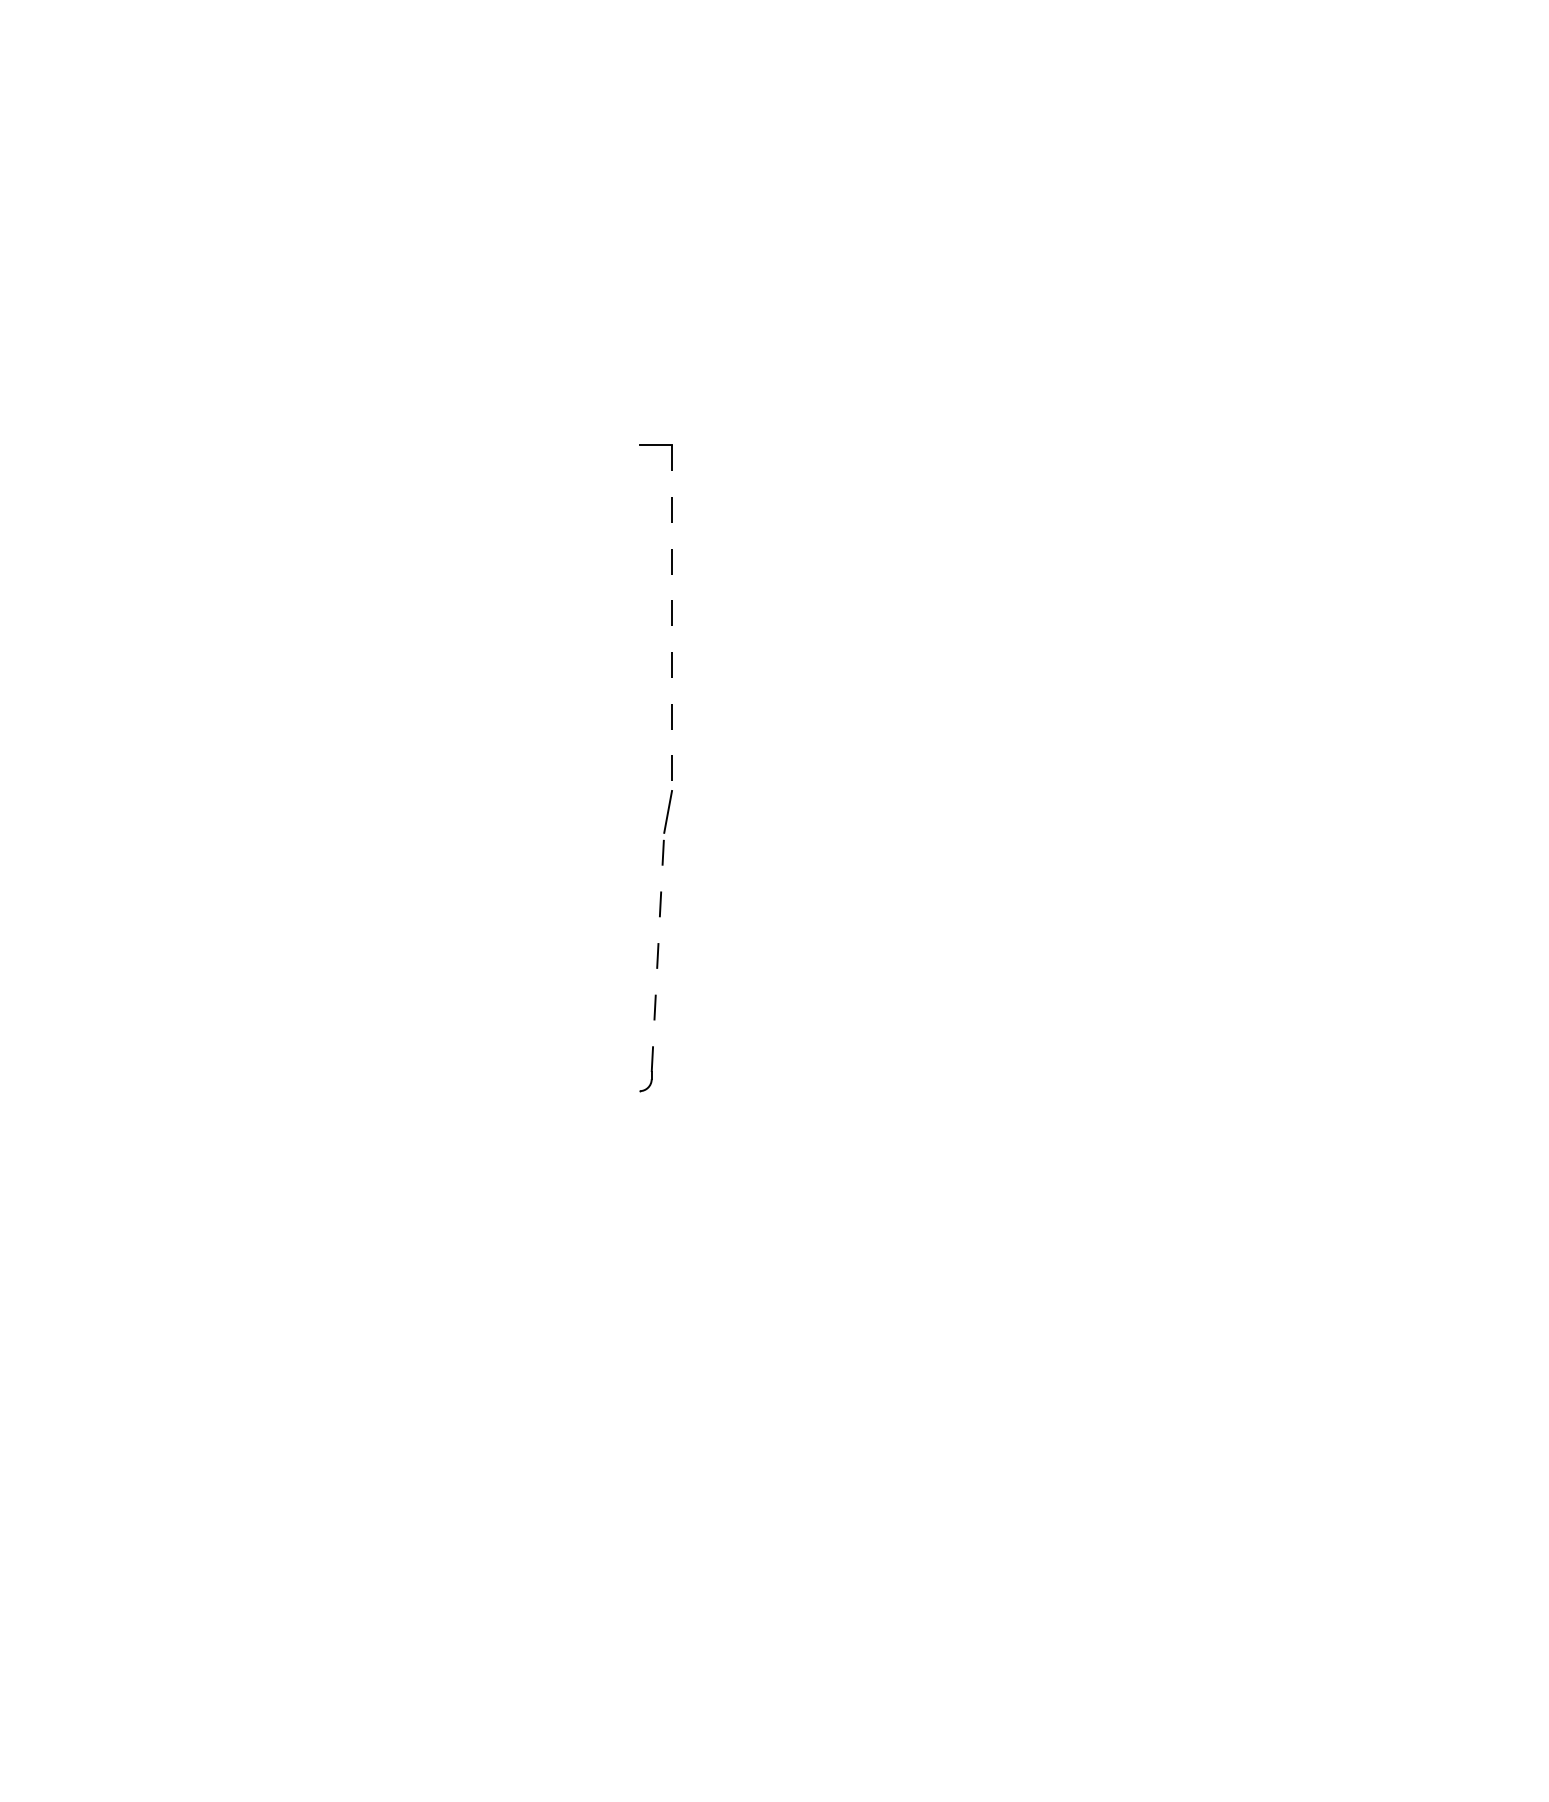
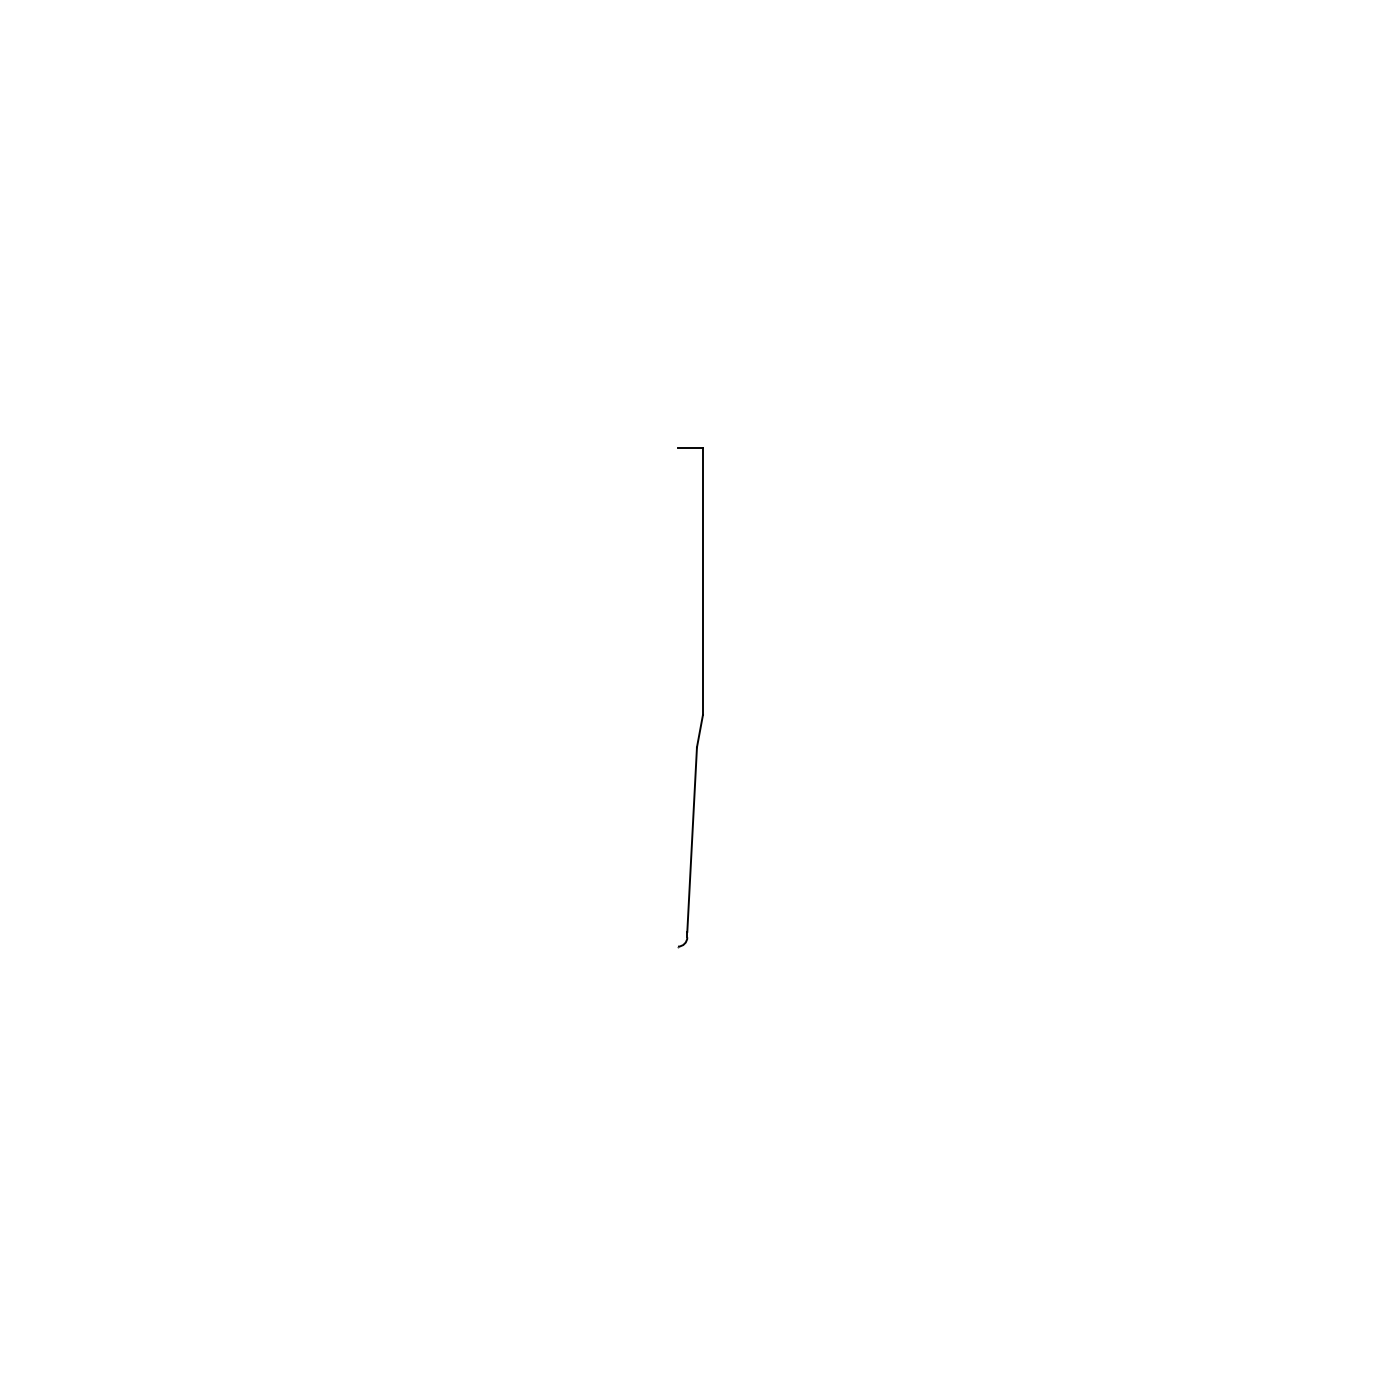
line: (671, 619) -> (702, 582), dashed -> solid
line: (658, 952) -> (692, 839), dashed -> solid

